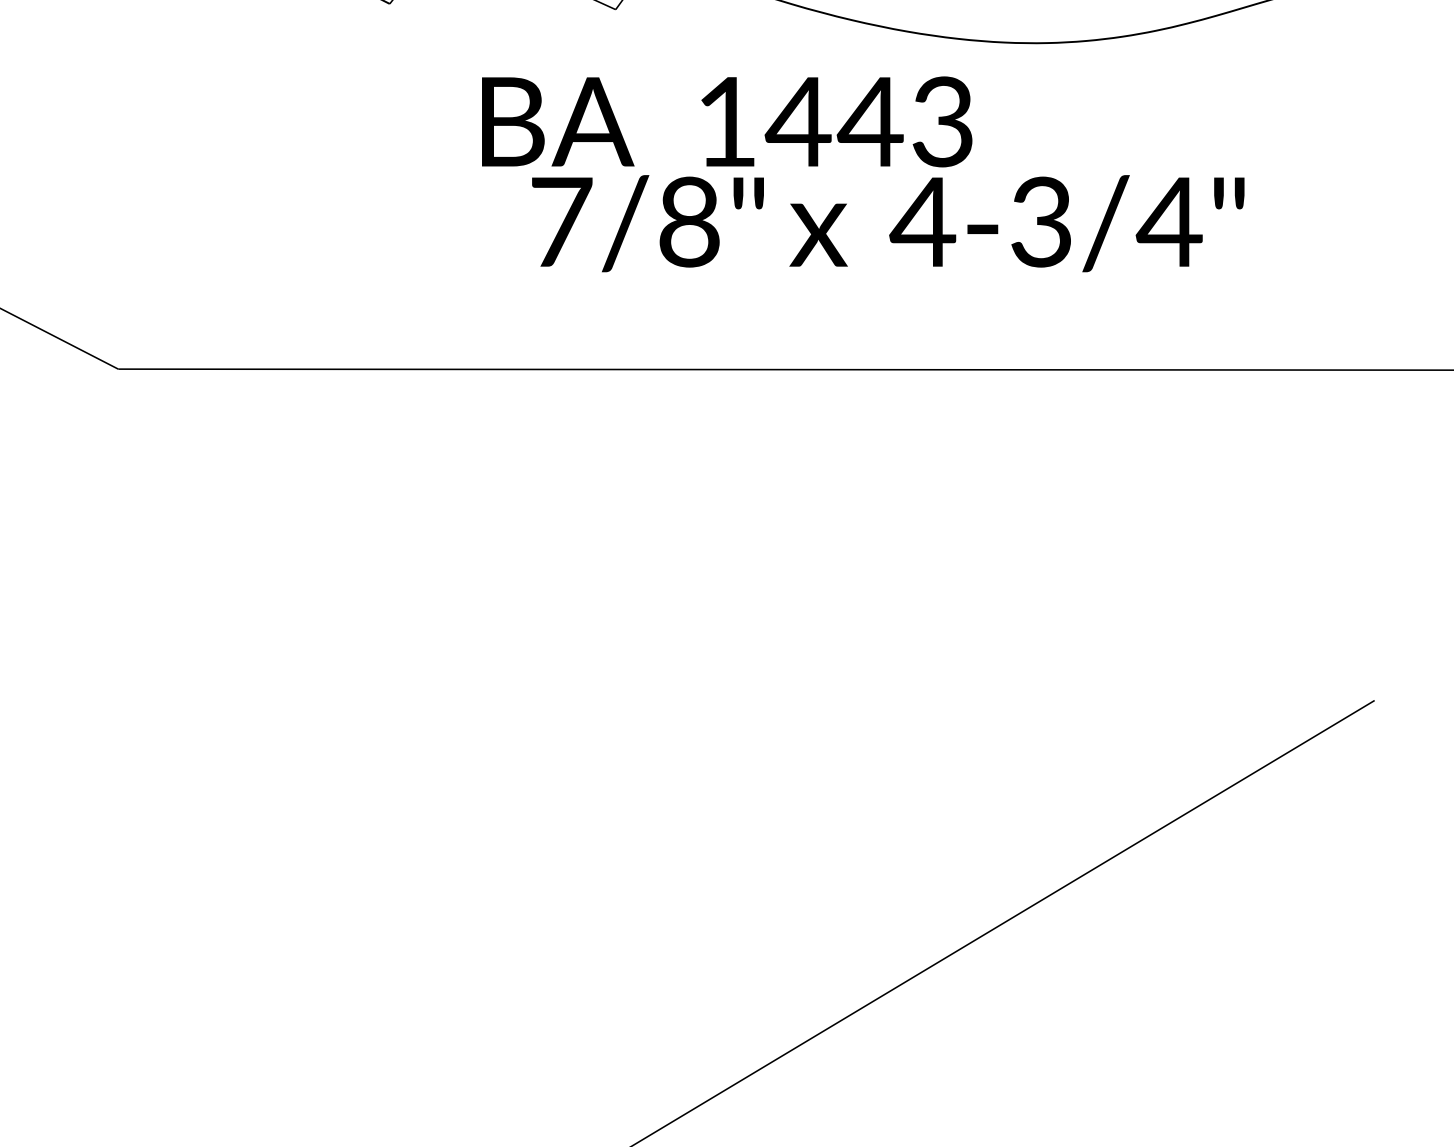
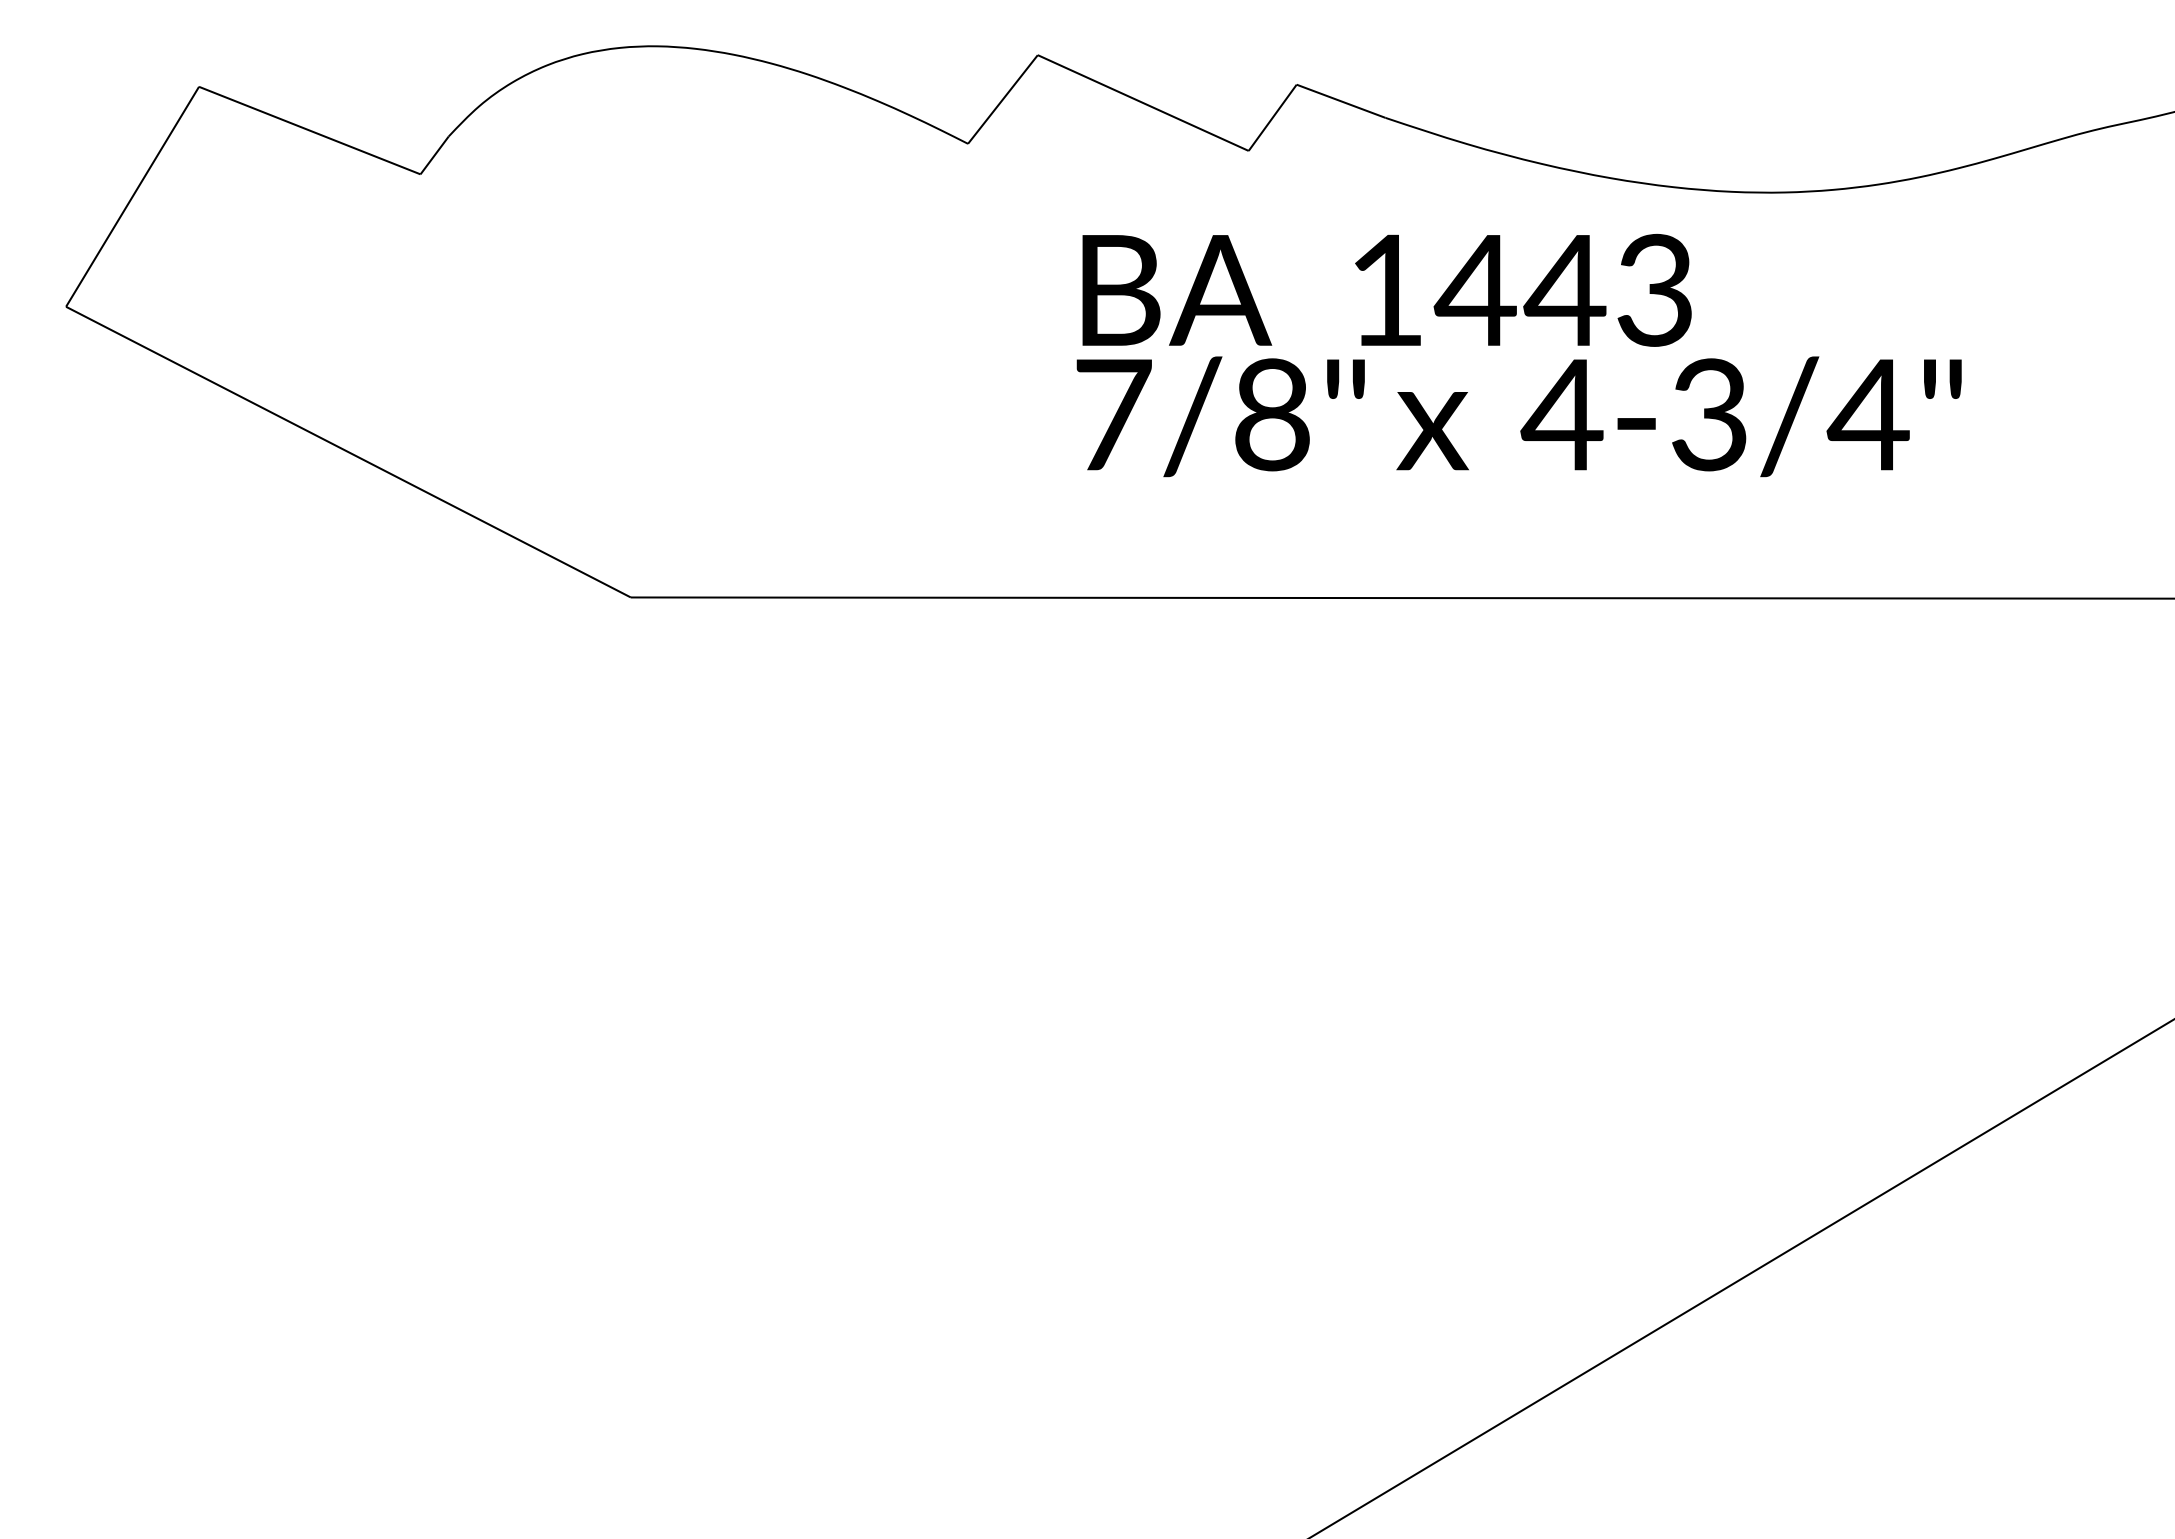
text: (887, 223) -> (1518, 416), moved

